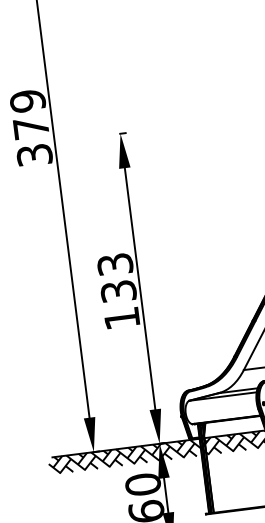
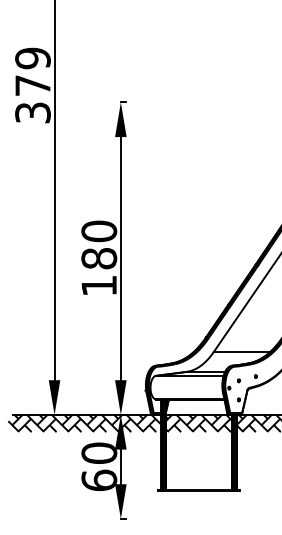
text: (117, 277) -> (99, 244), 133 -> 180

